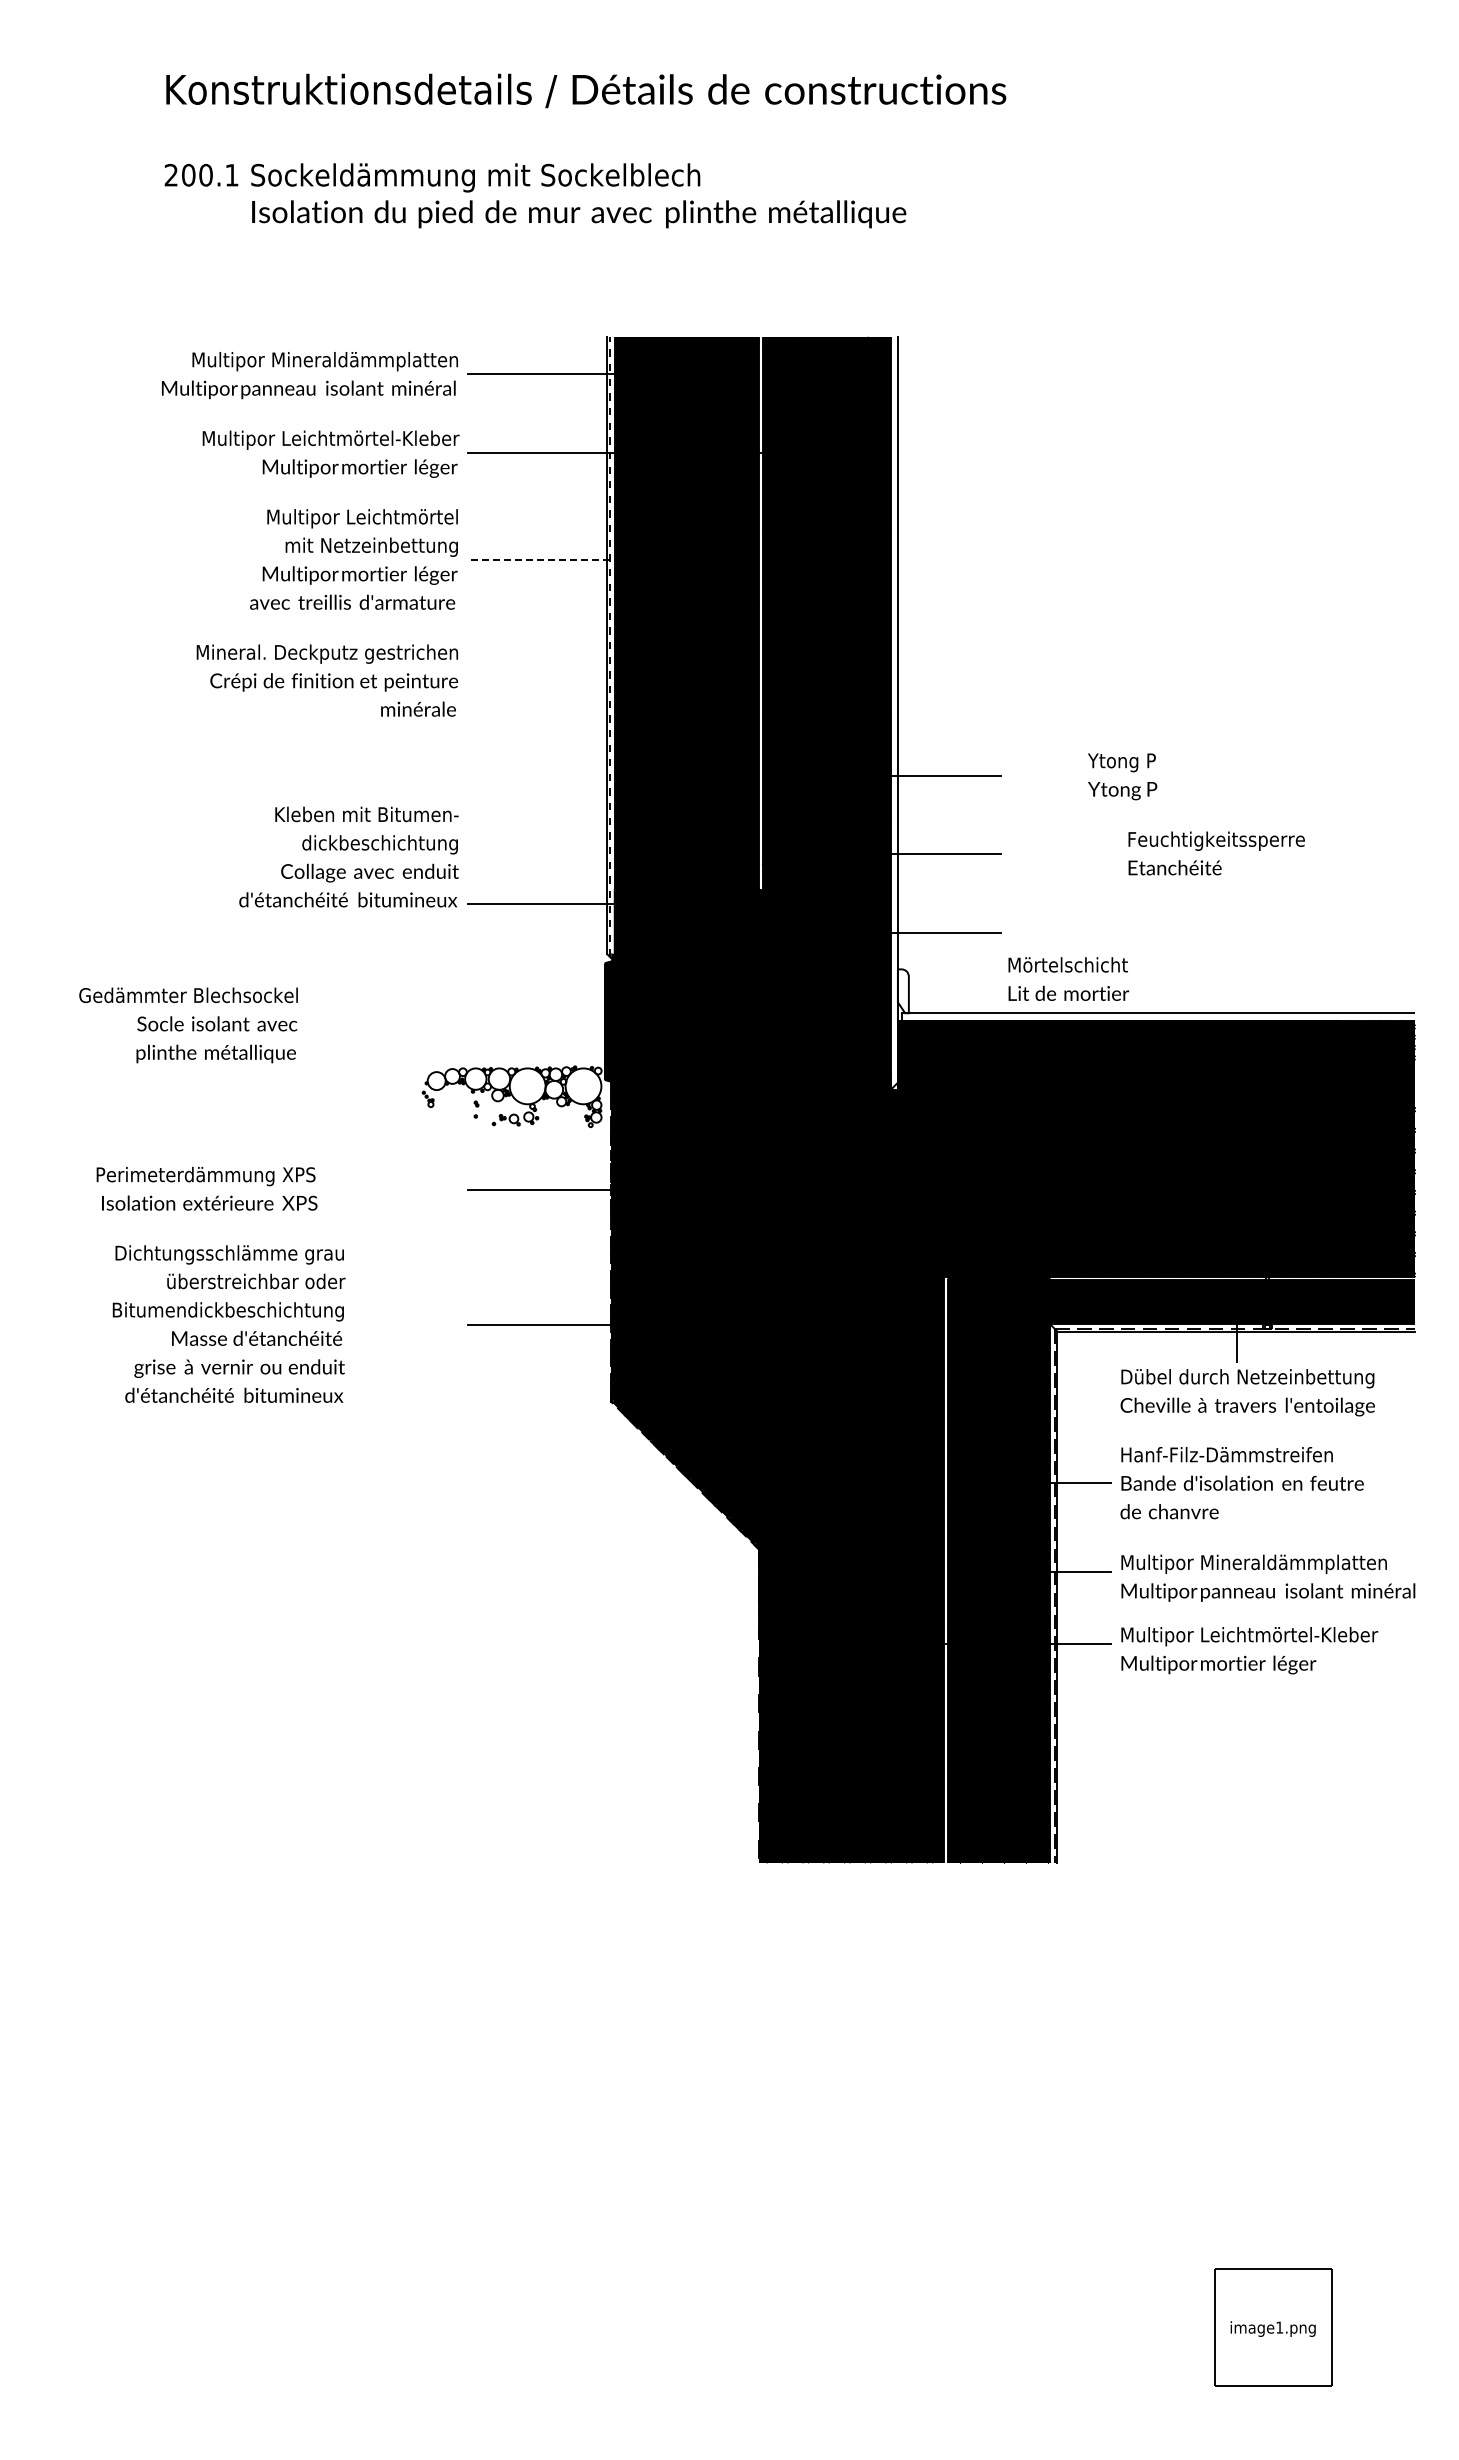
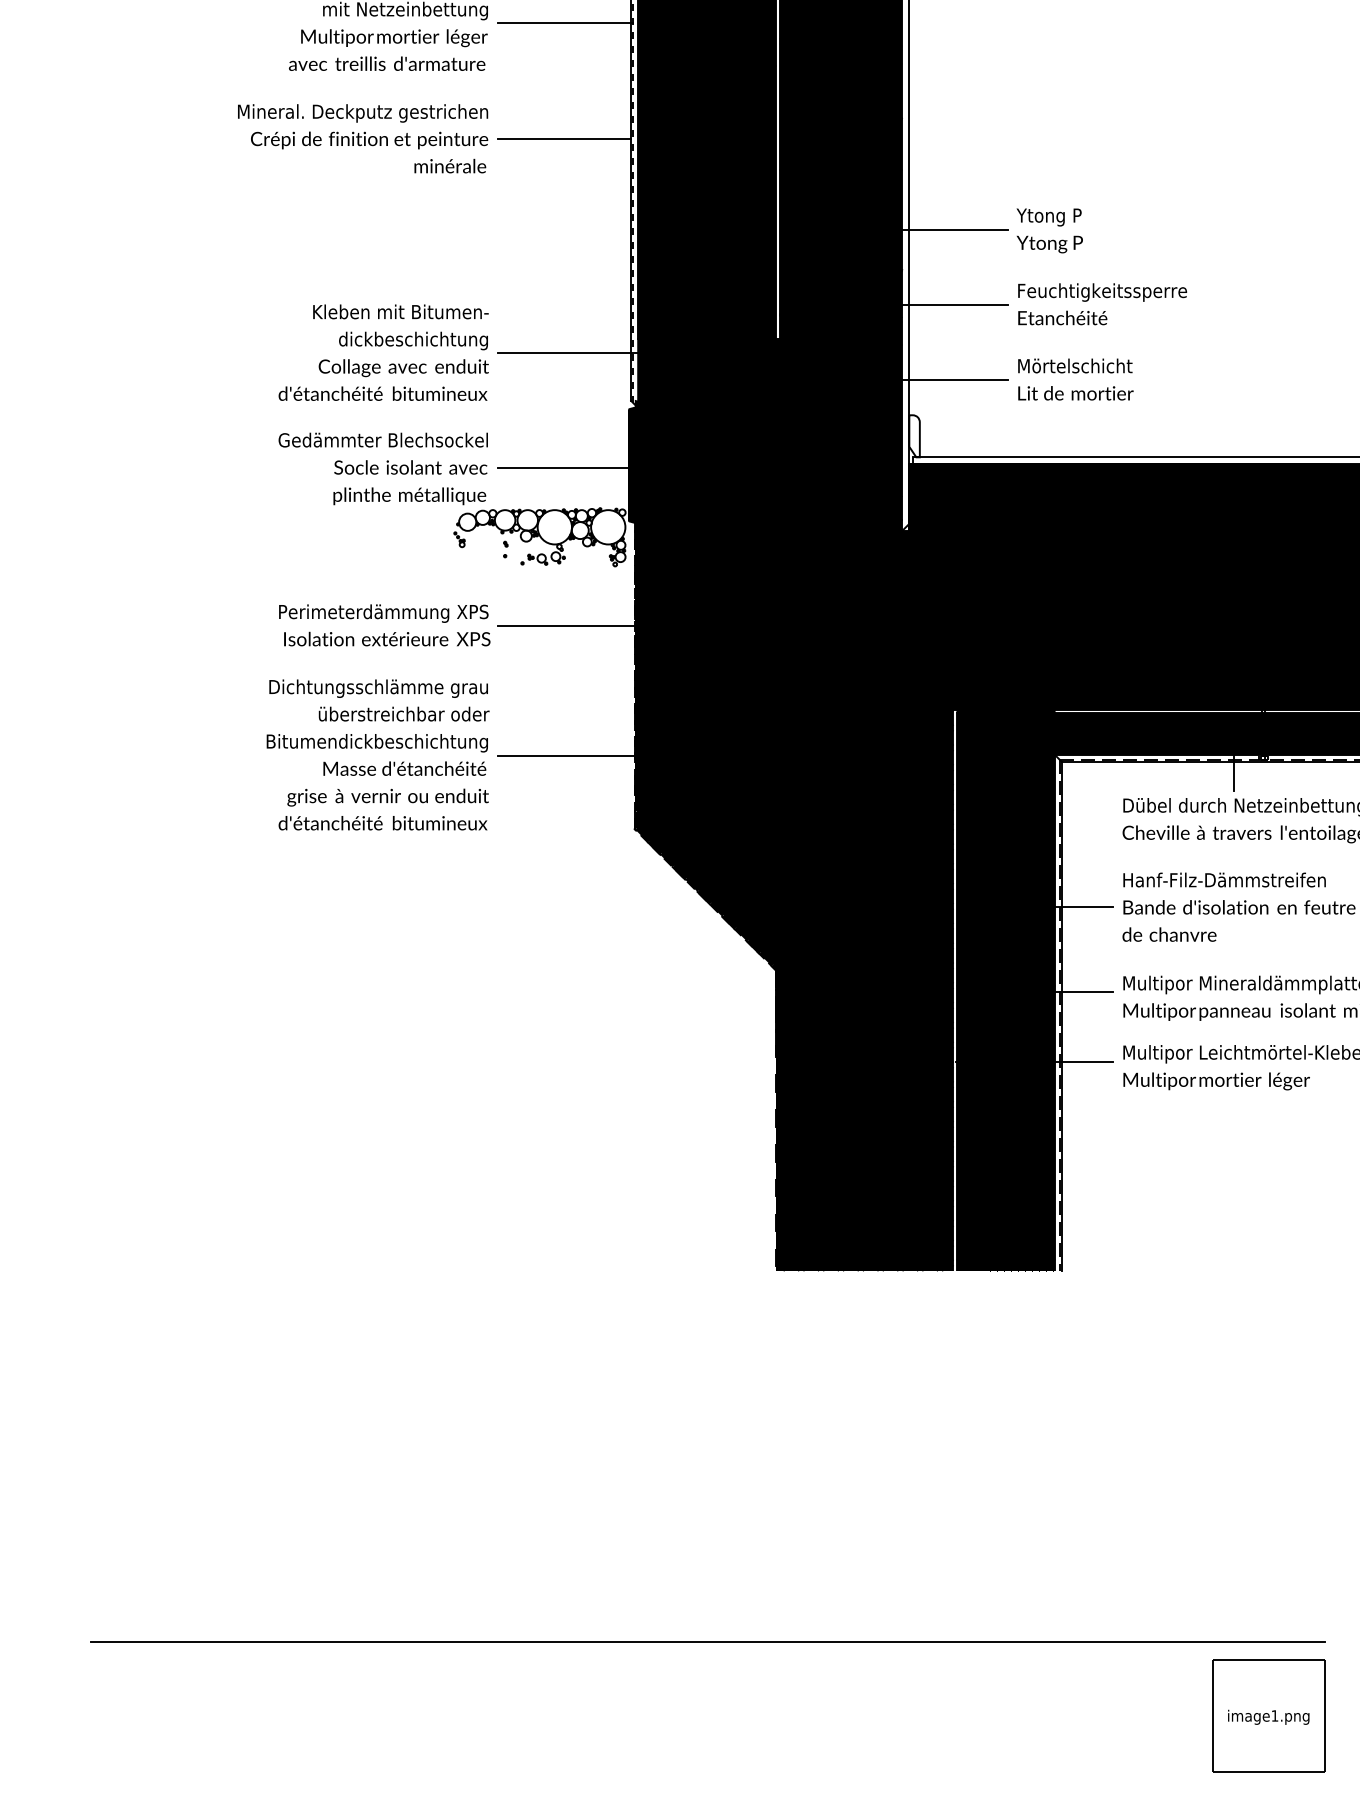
line: (539, 559) -> (566, 22), dashed -> solid
line: (537, 680) -> (564, 138), added
text: (1122, 776) -> (1049, 230), moved
text: (1216, 853) -> (1102, 304), moved
text: (348, 856) -> (383, 352), moved
text: (1068, 978) -> (1075, 379), moved
line: (543, 1024) -> (569, 468), added
text: (188, 1025) -> (383, 469), moved
text: (206, 1188) -> (384, 625), moved
text: (228, 1323) -> (377, 754), moved
line: (687, 2250) -> (707, 1642), added

